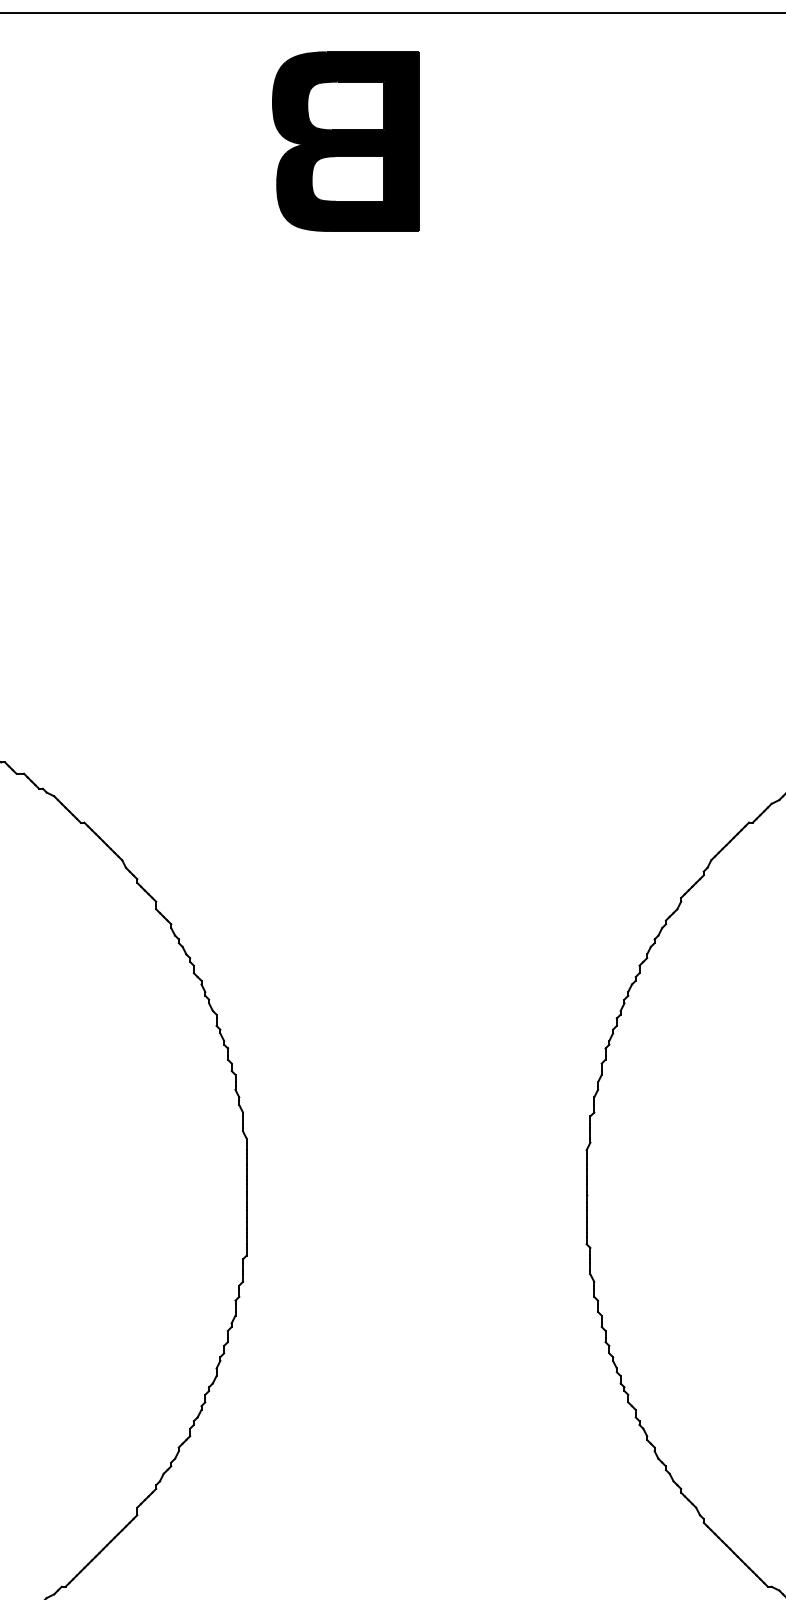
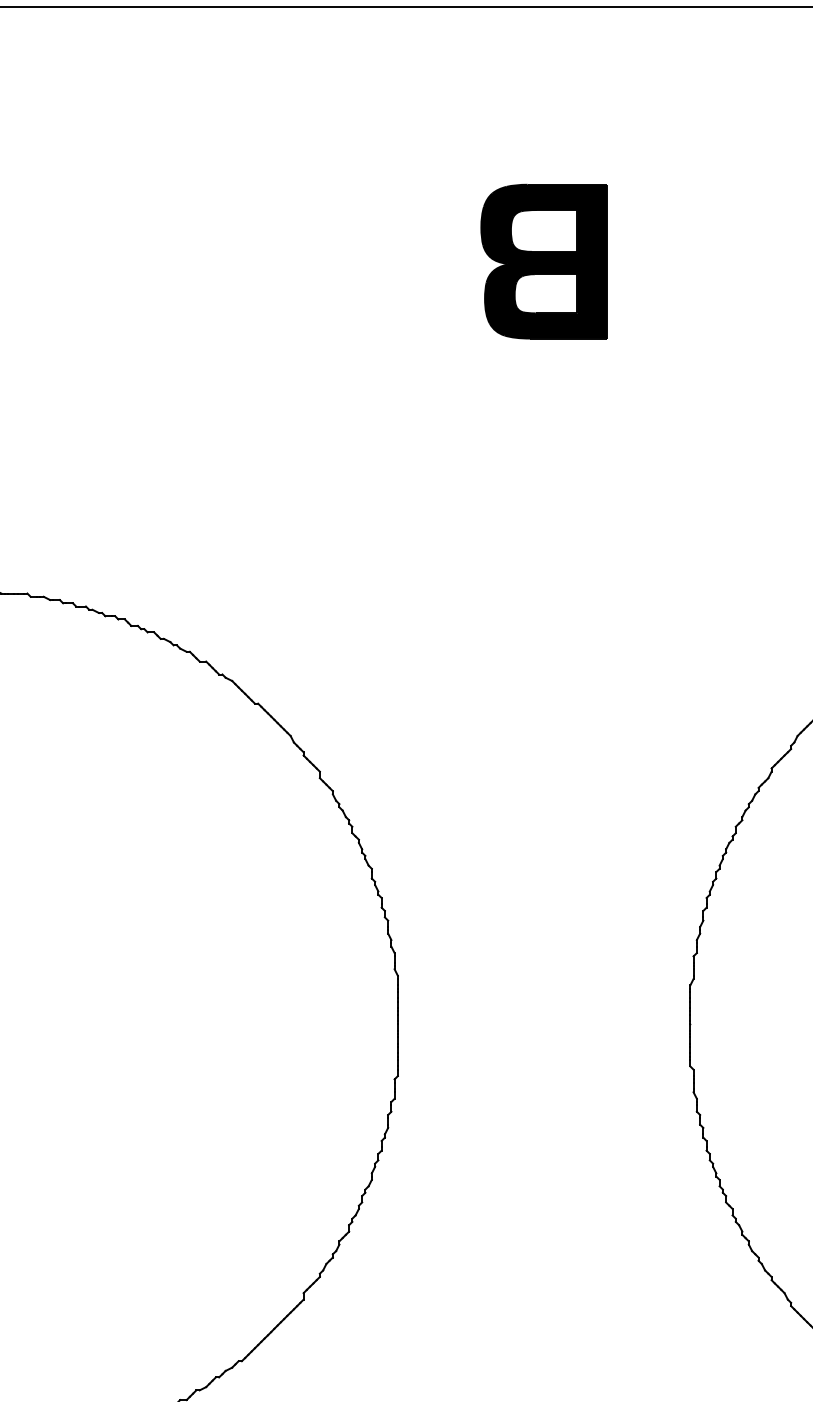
part: (345, 141) -> (543, 261), moved

